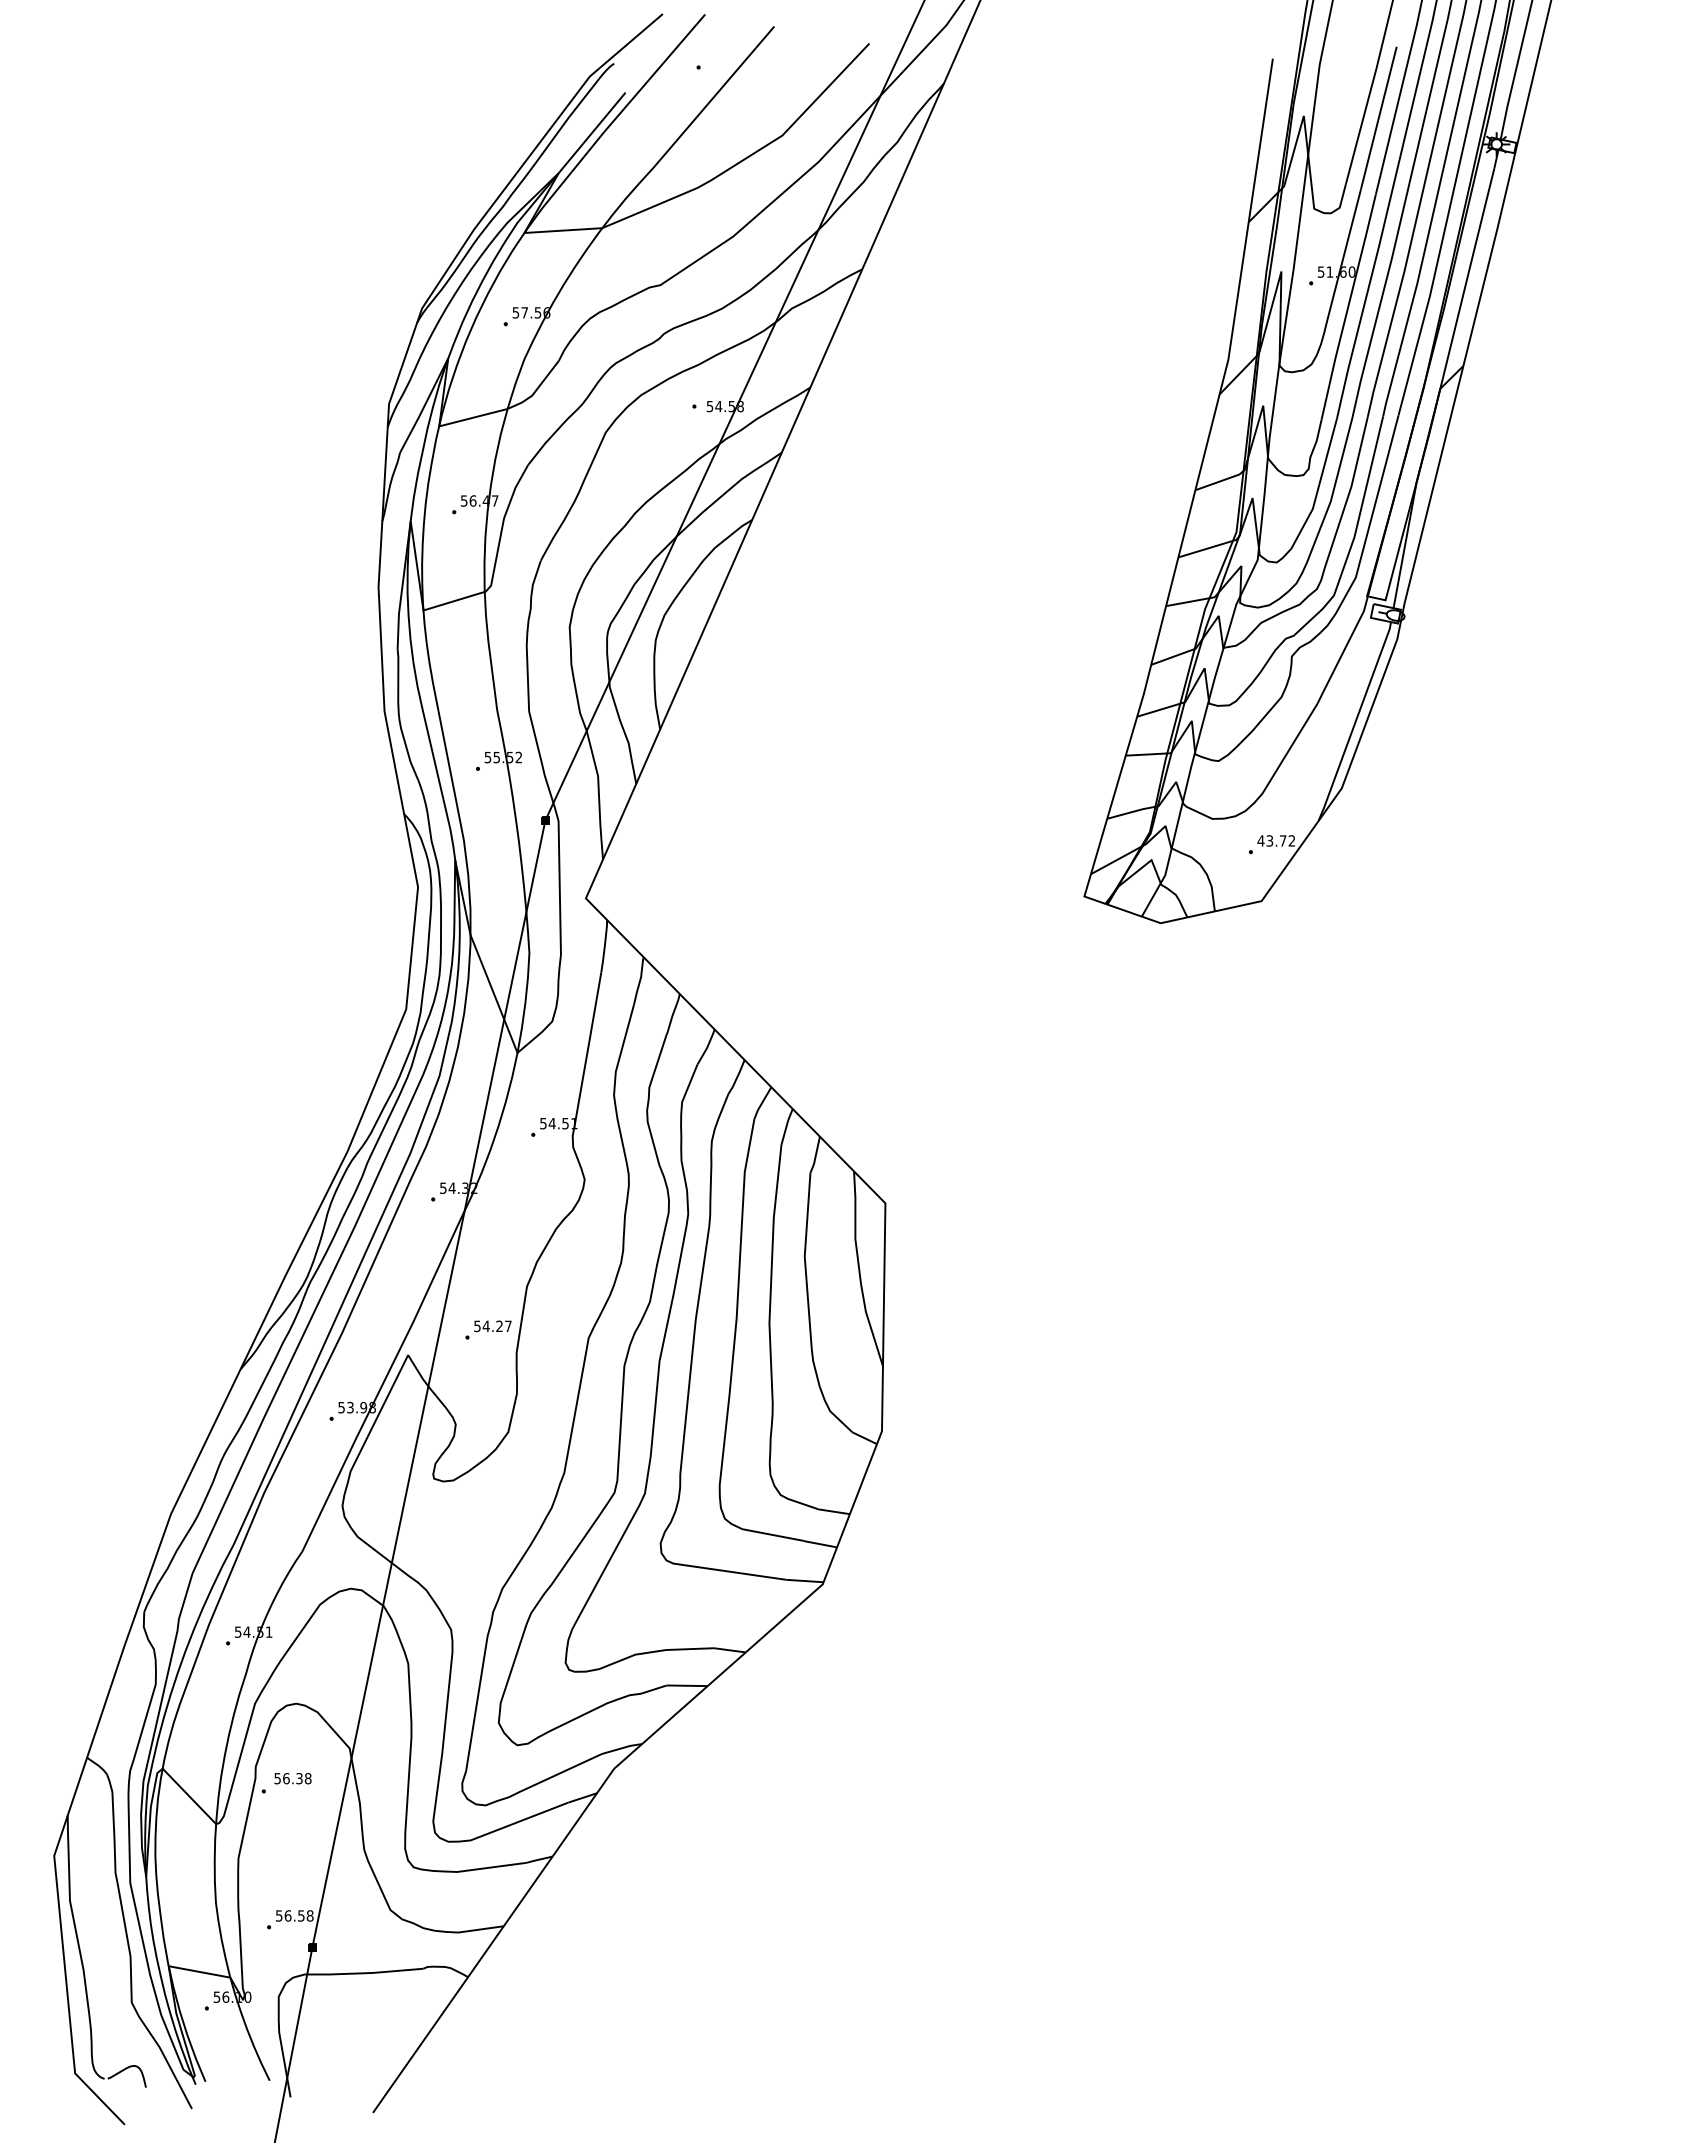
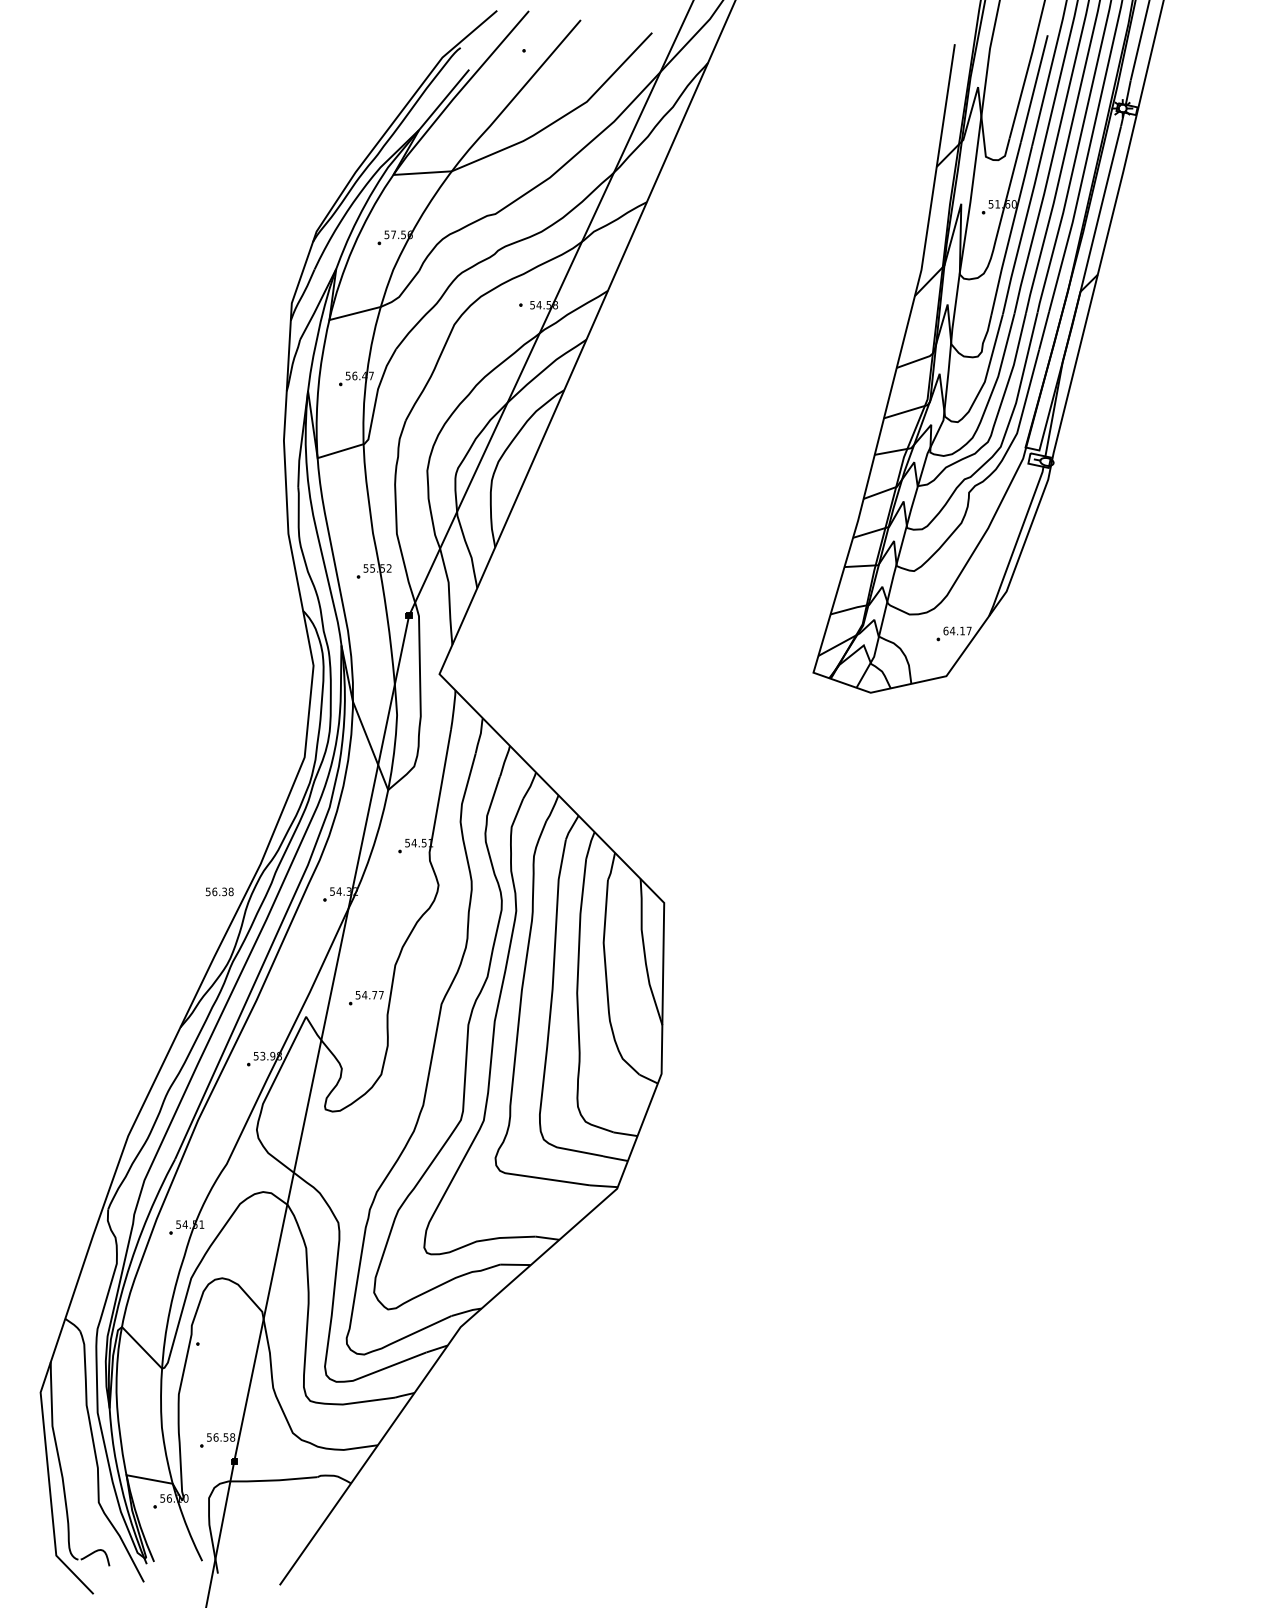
text: (1276, 840) -> (957, 630), 43.72 -> 64.17
text: (499, 1325) -> (374, 994), 54.27 -> 54.77
text: (292, 1778) -> (219, 891), moved

